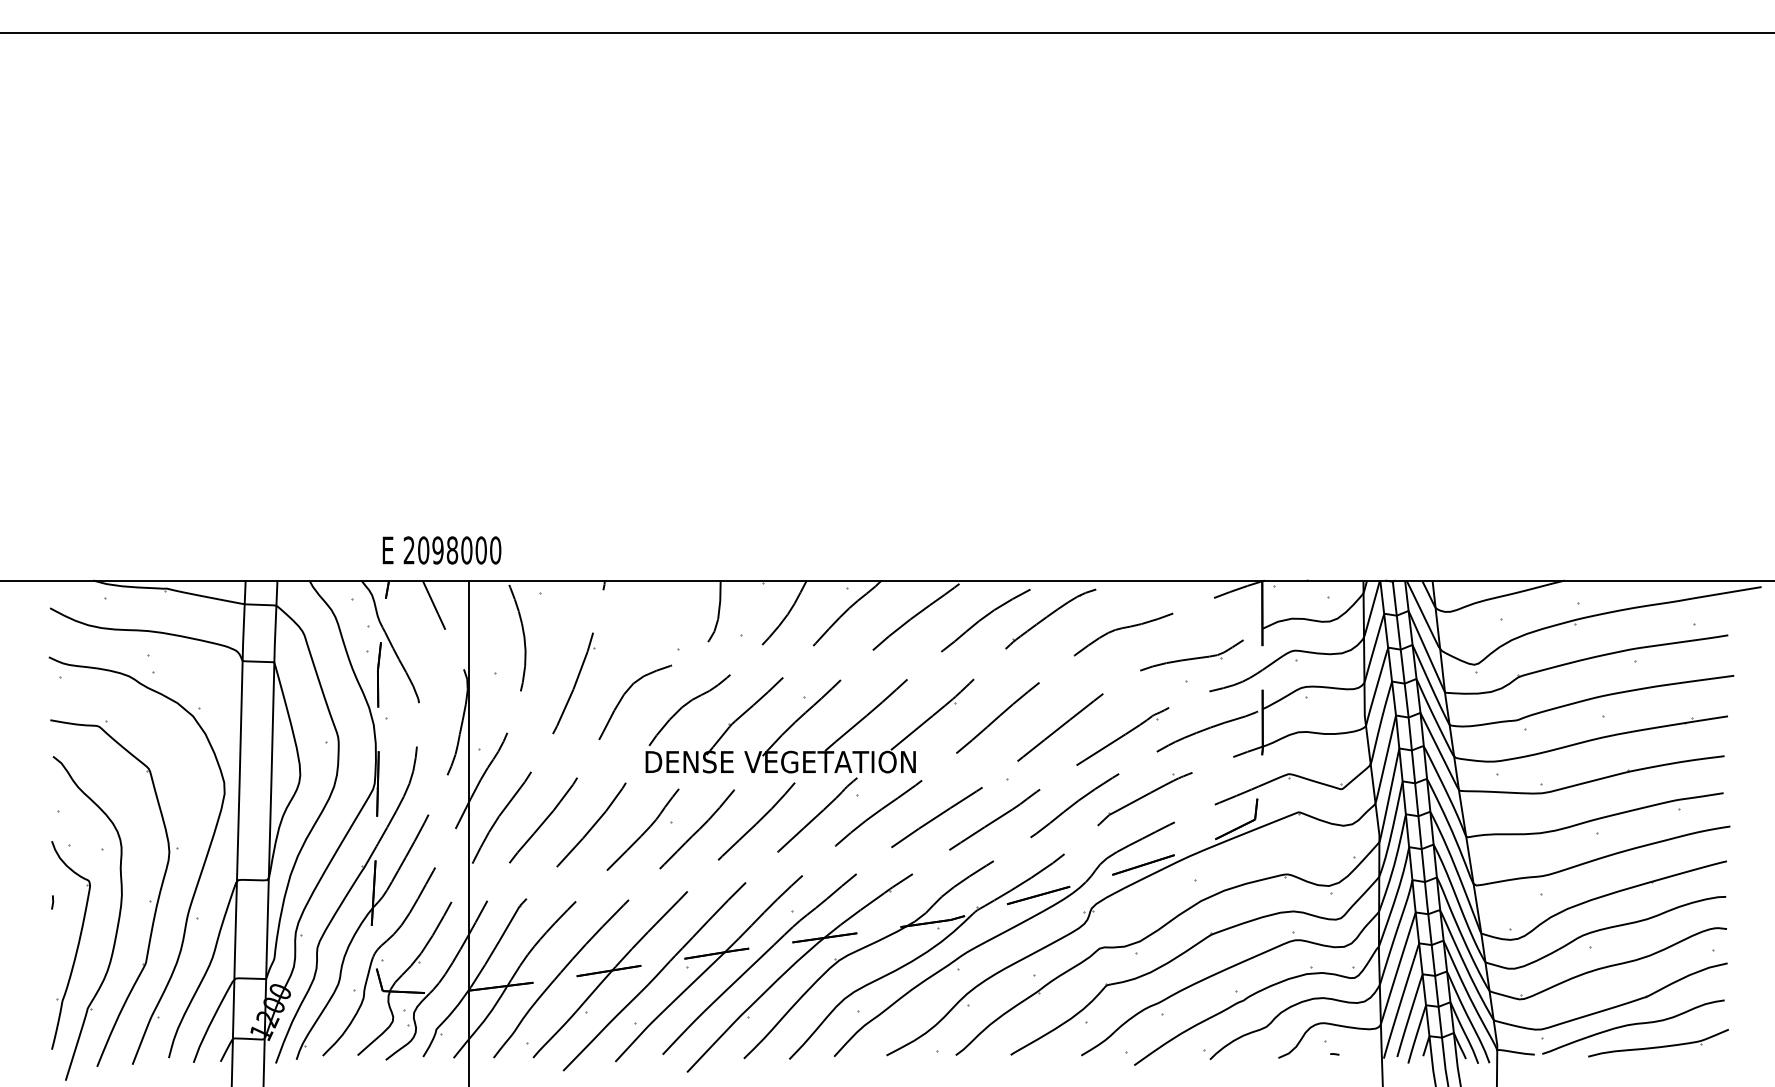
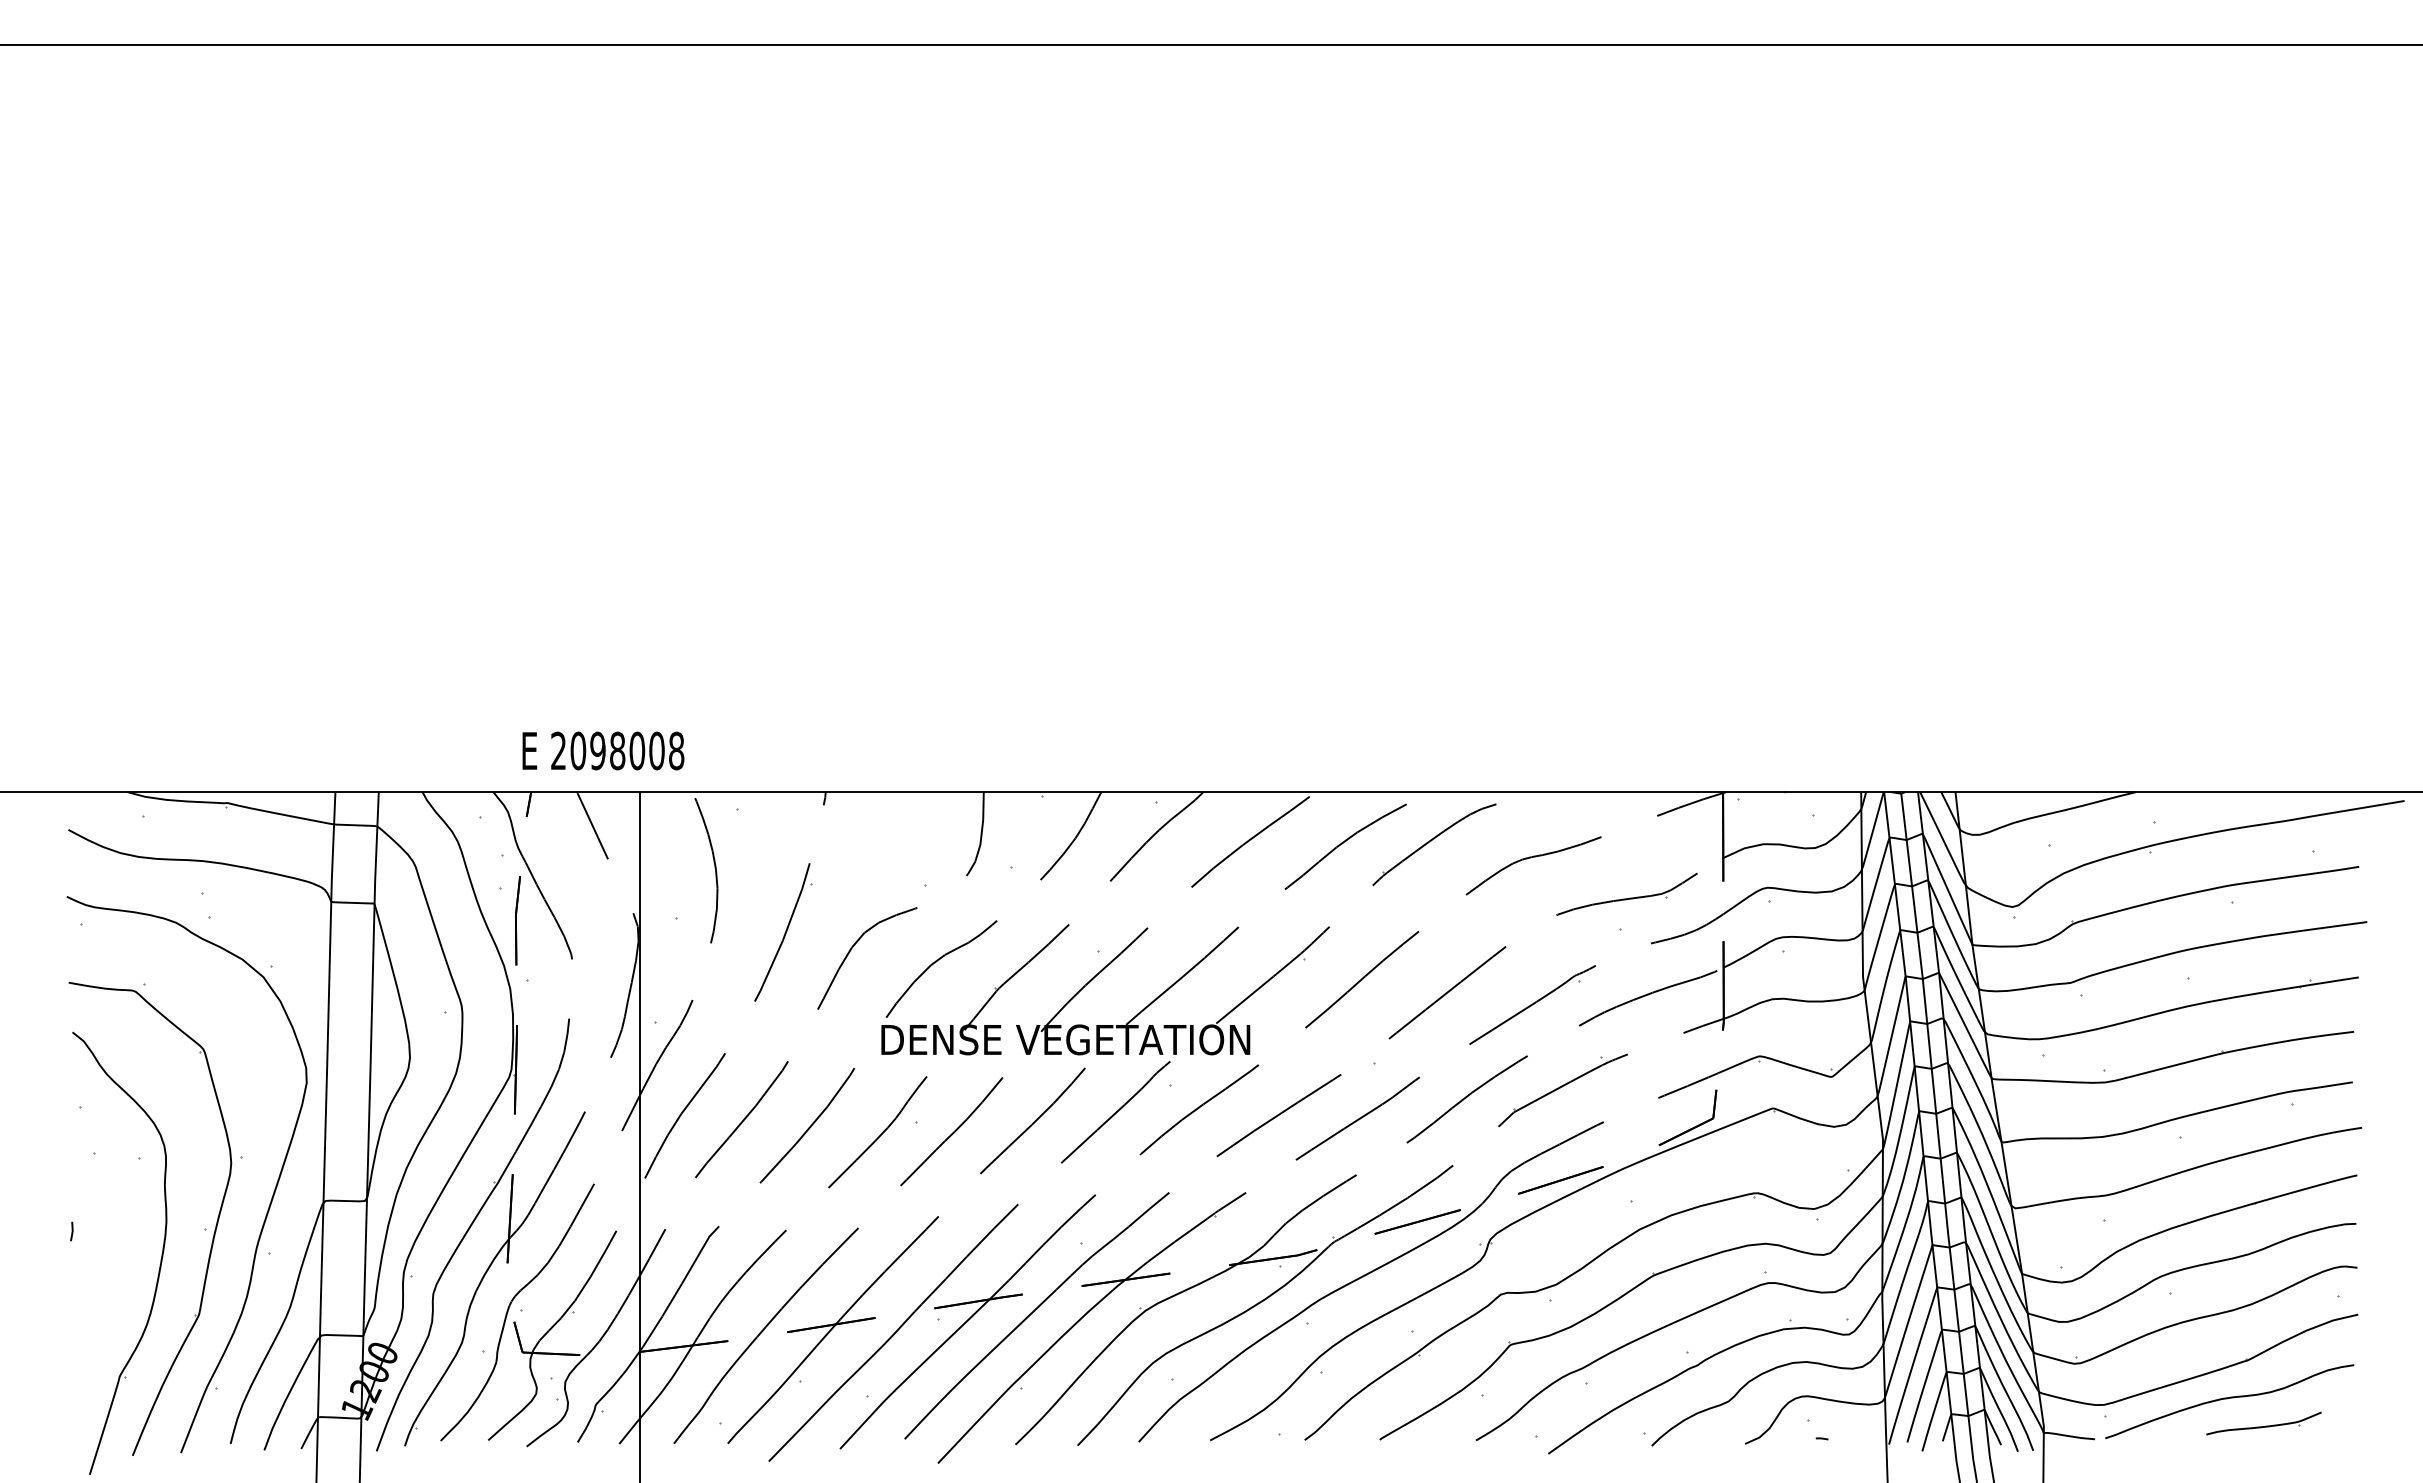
text: (495, 550) -> (676, 751), 2098000 -> 2098008
part: (77, 946) -> (105, 1291), removed
part: (1658, 1043) -> (2263, 1423), size x0.6

